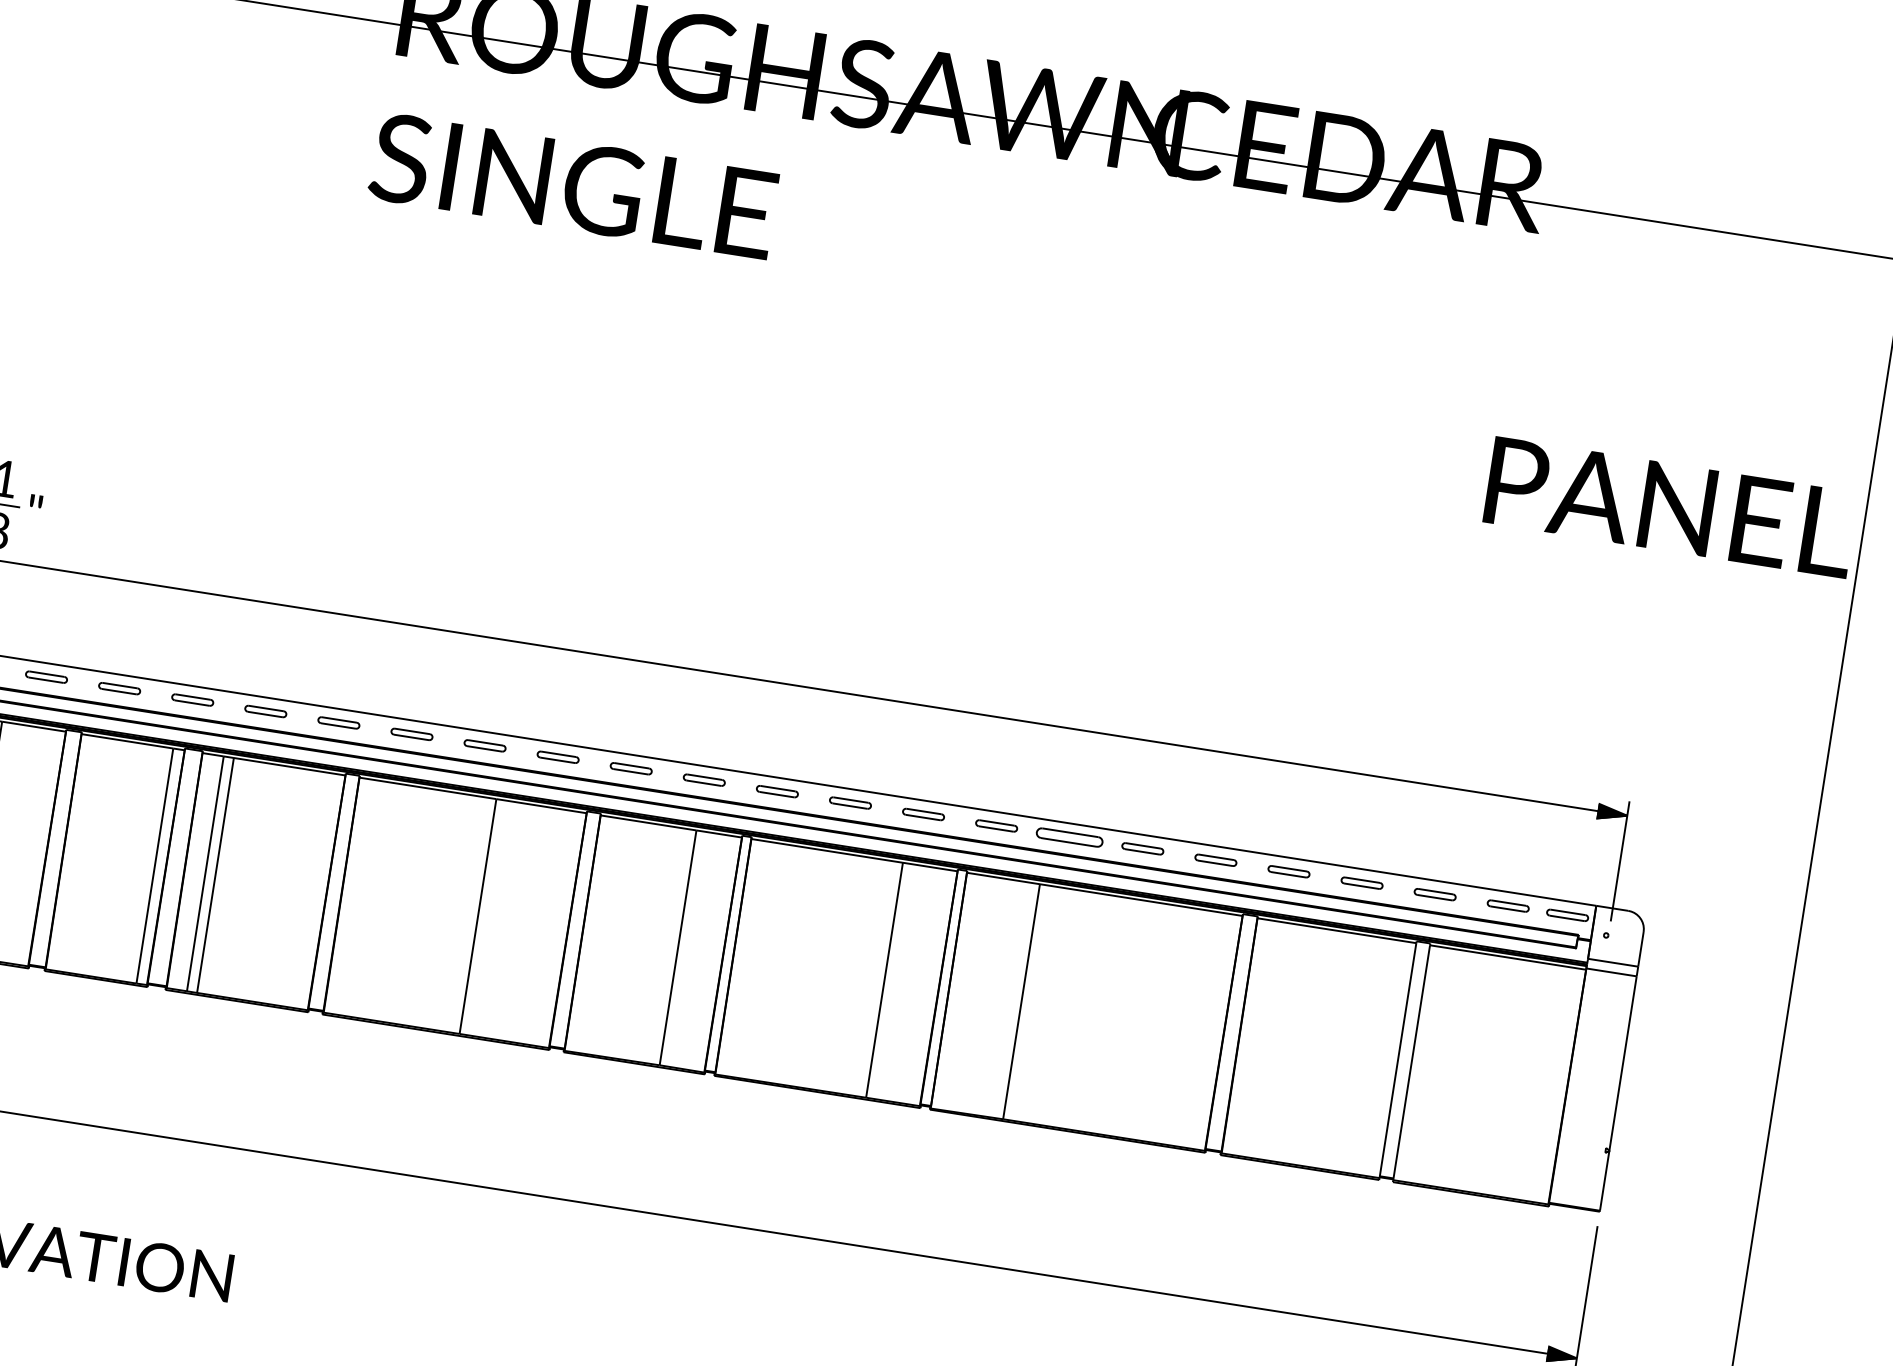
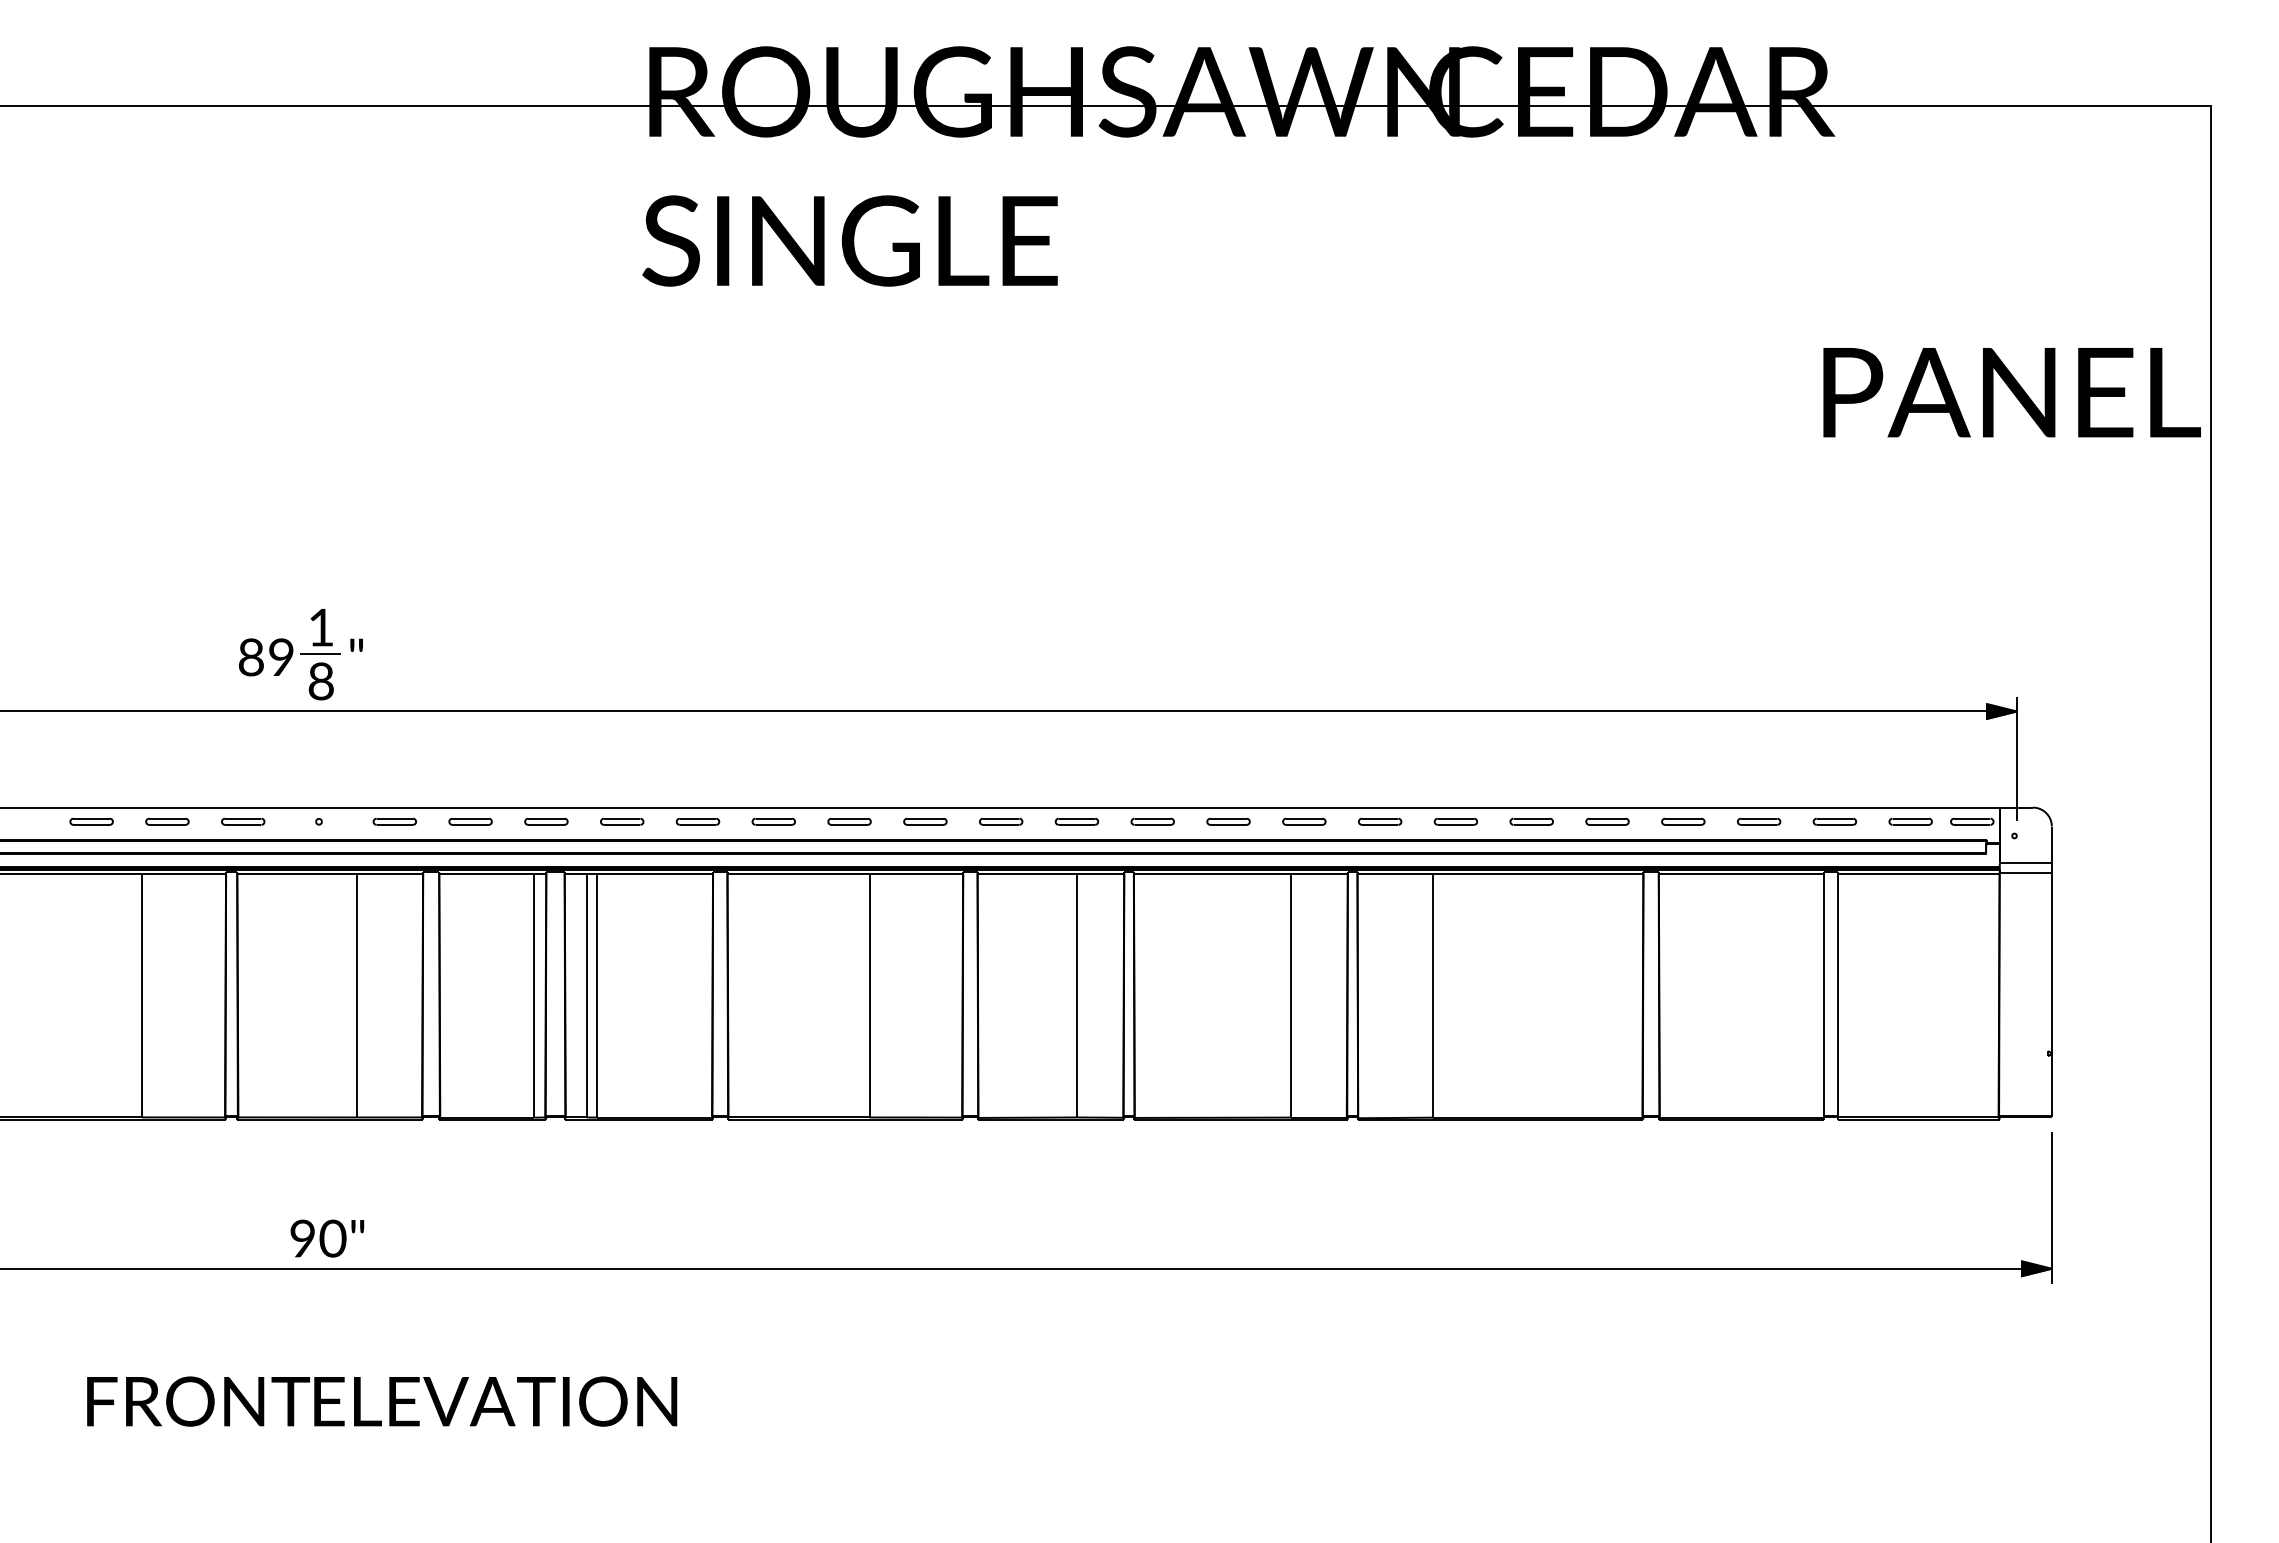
part: (1069, 837) -> (1455, 821), size x0.62

